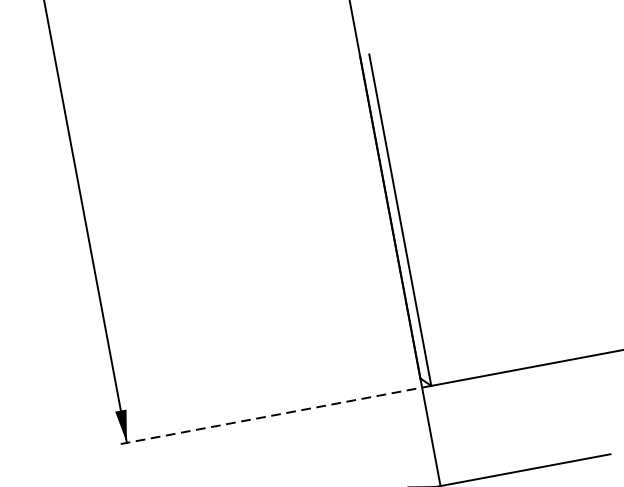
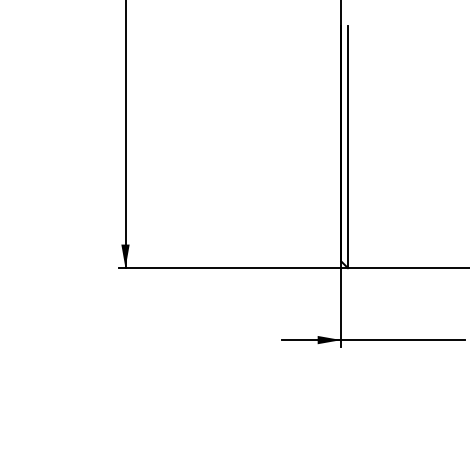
line: (274, 415) -> (233, 268), dashed -> solid

